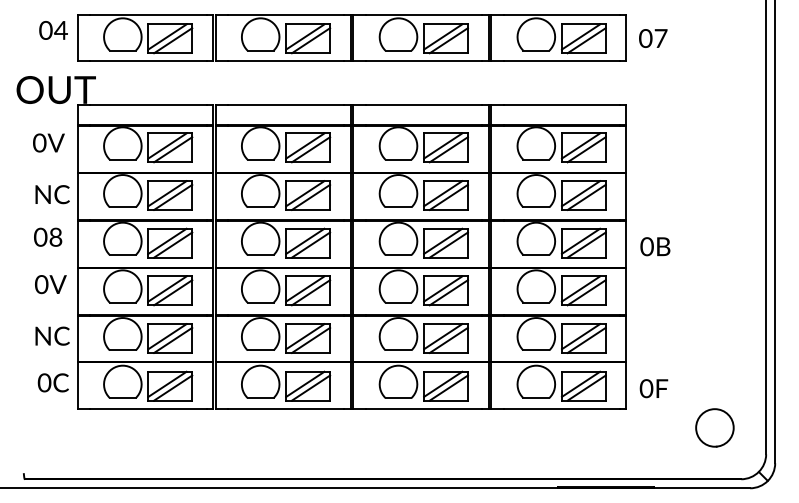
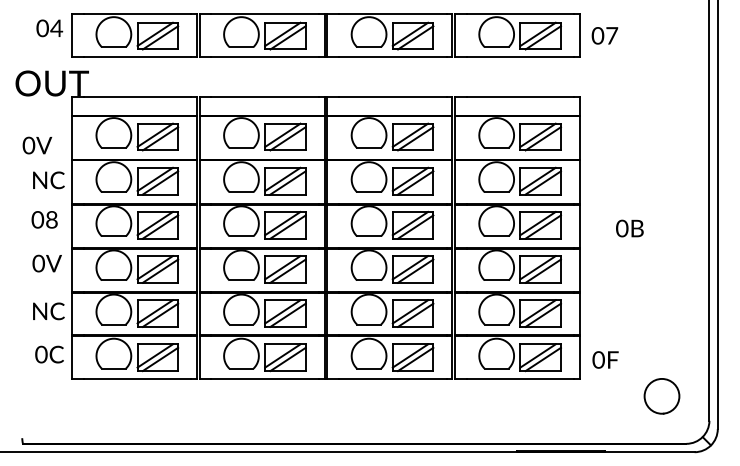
text: (48, 142) -> (37, 145), moved
text: (654, 246) -> (629, 228), moved

